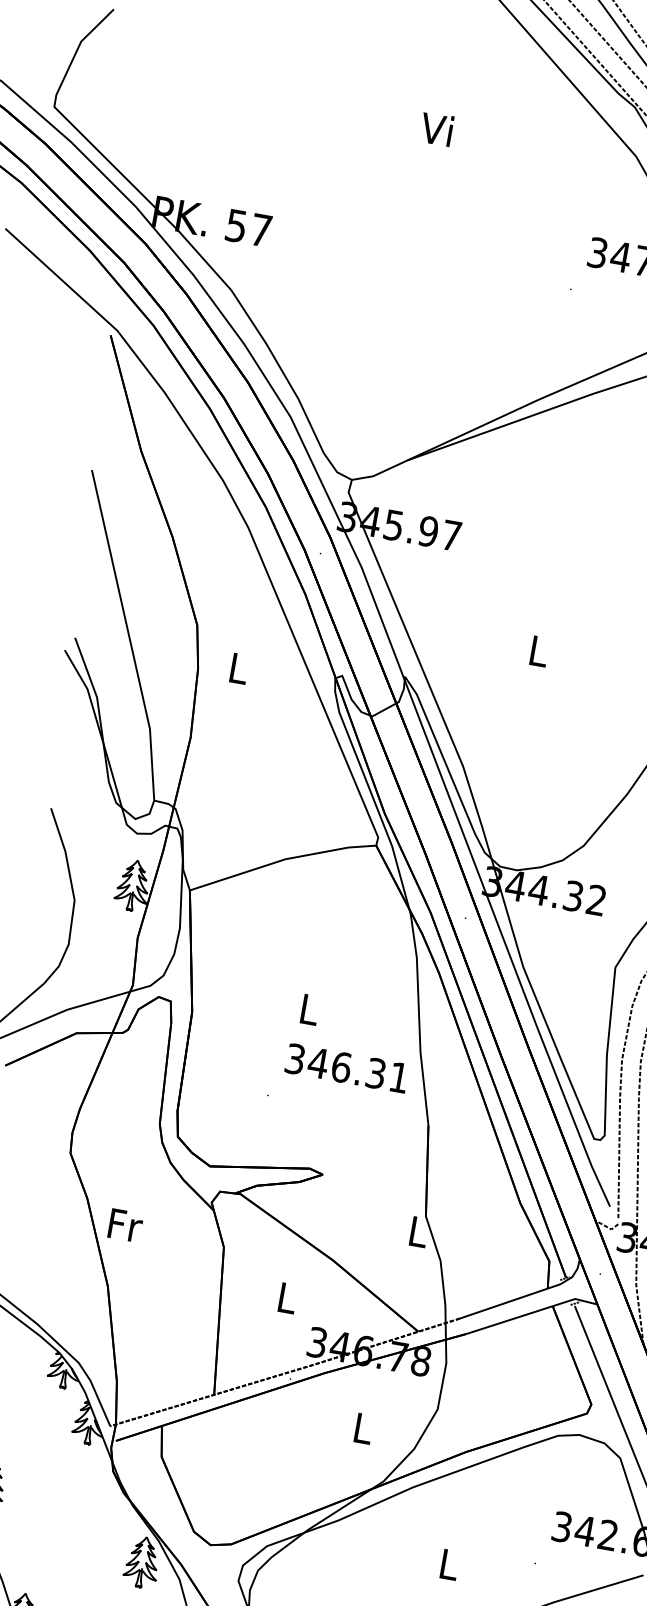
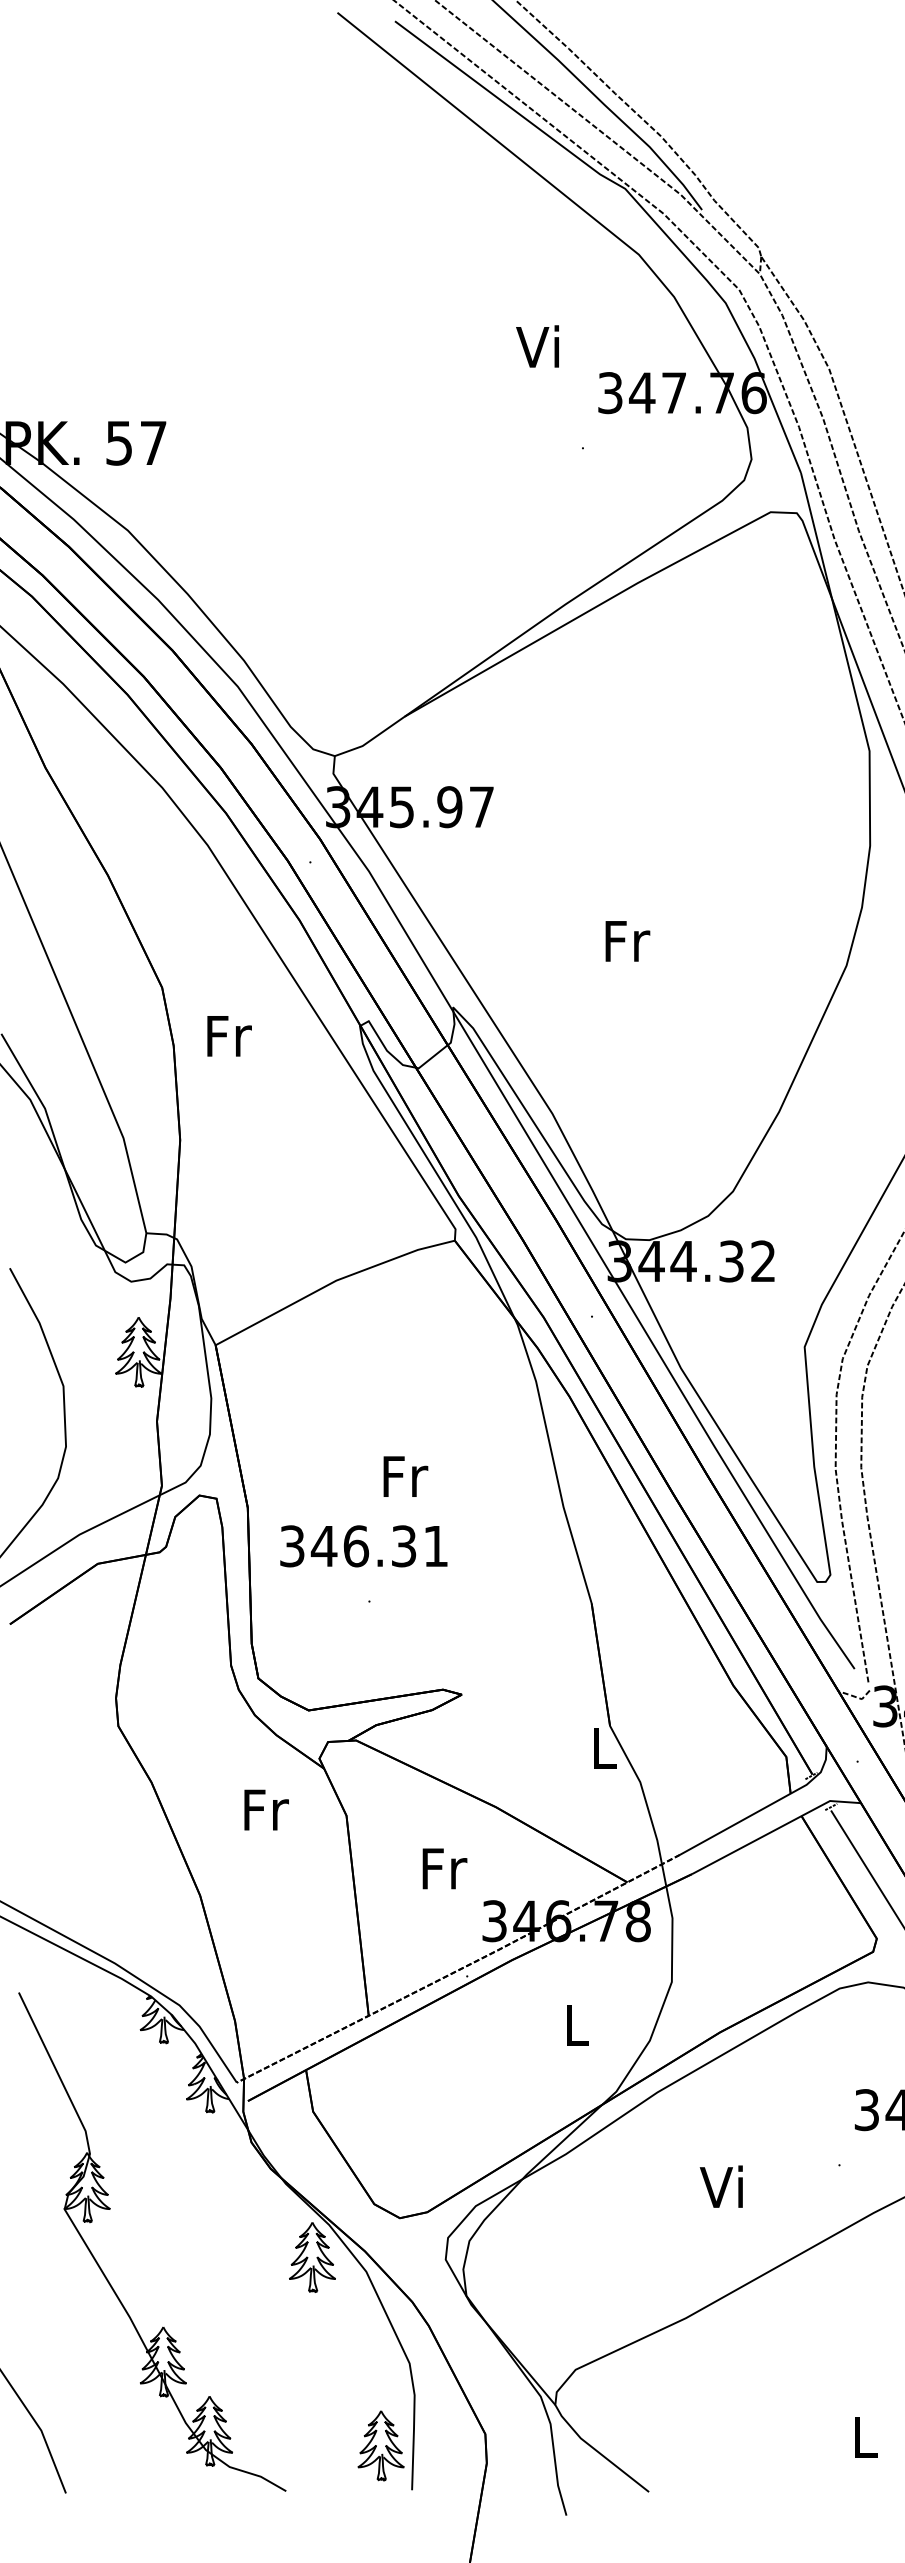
text: (436, 129) -> (537, 346), moved
text: (539, 651) -> (627, 941), L -> Fr
text: (239, 669) -> (229, 1036), L -> Fr
text: (310, 1009) -> (405, 1476), L -> Fr
text: (346, 1068) -> (363, 1546), moved
text: (125, 1225) -> (266, 1809), moved
text: (287, 1298) -> (444, 1868), L -> Fr
text: (446, 1563) -> (720, 2186), L -> Vi

